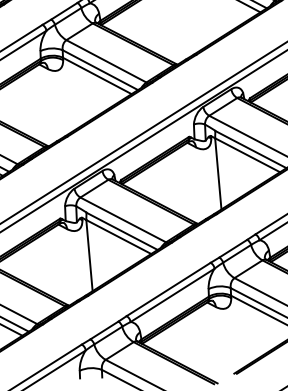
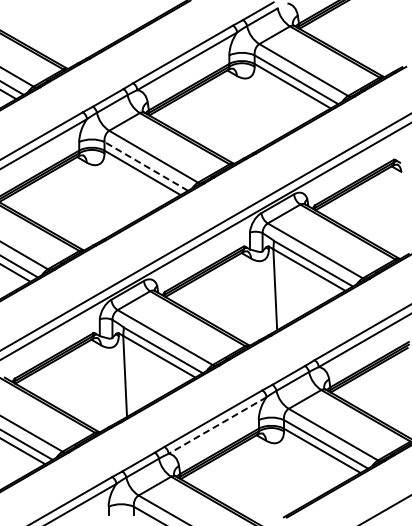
line: (99, 70) -> (145, 166), solid -> dashed
line: (172, 295) -> (217, 425), solid -> dashed

